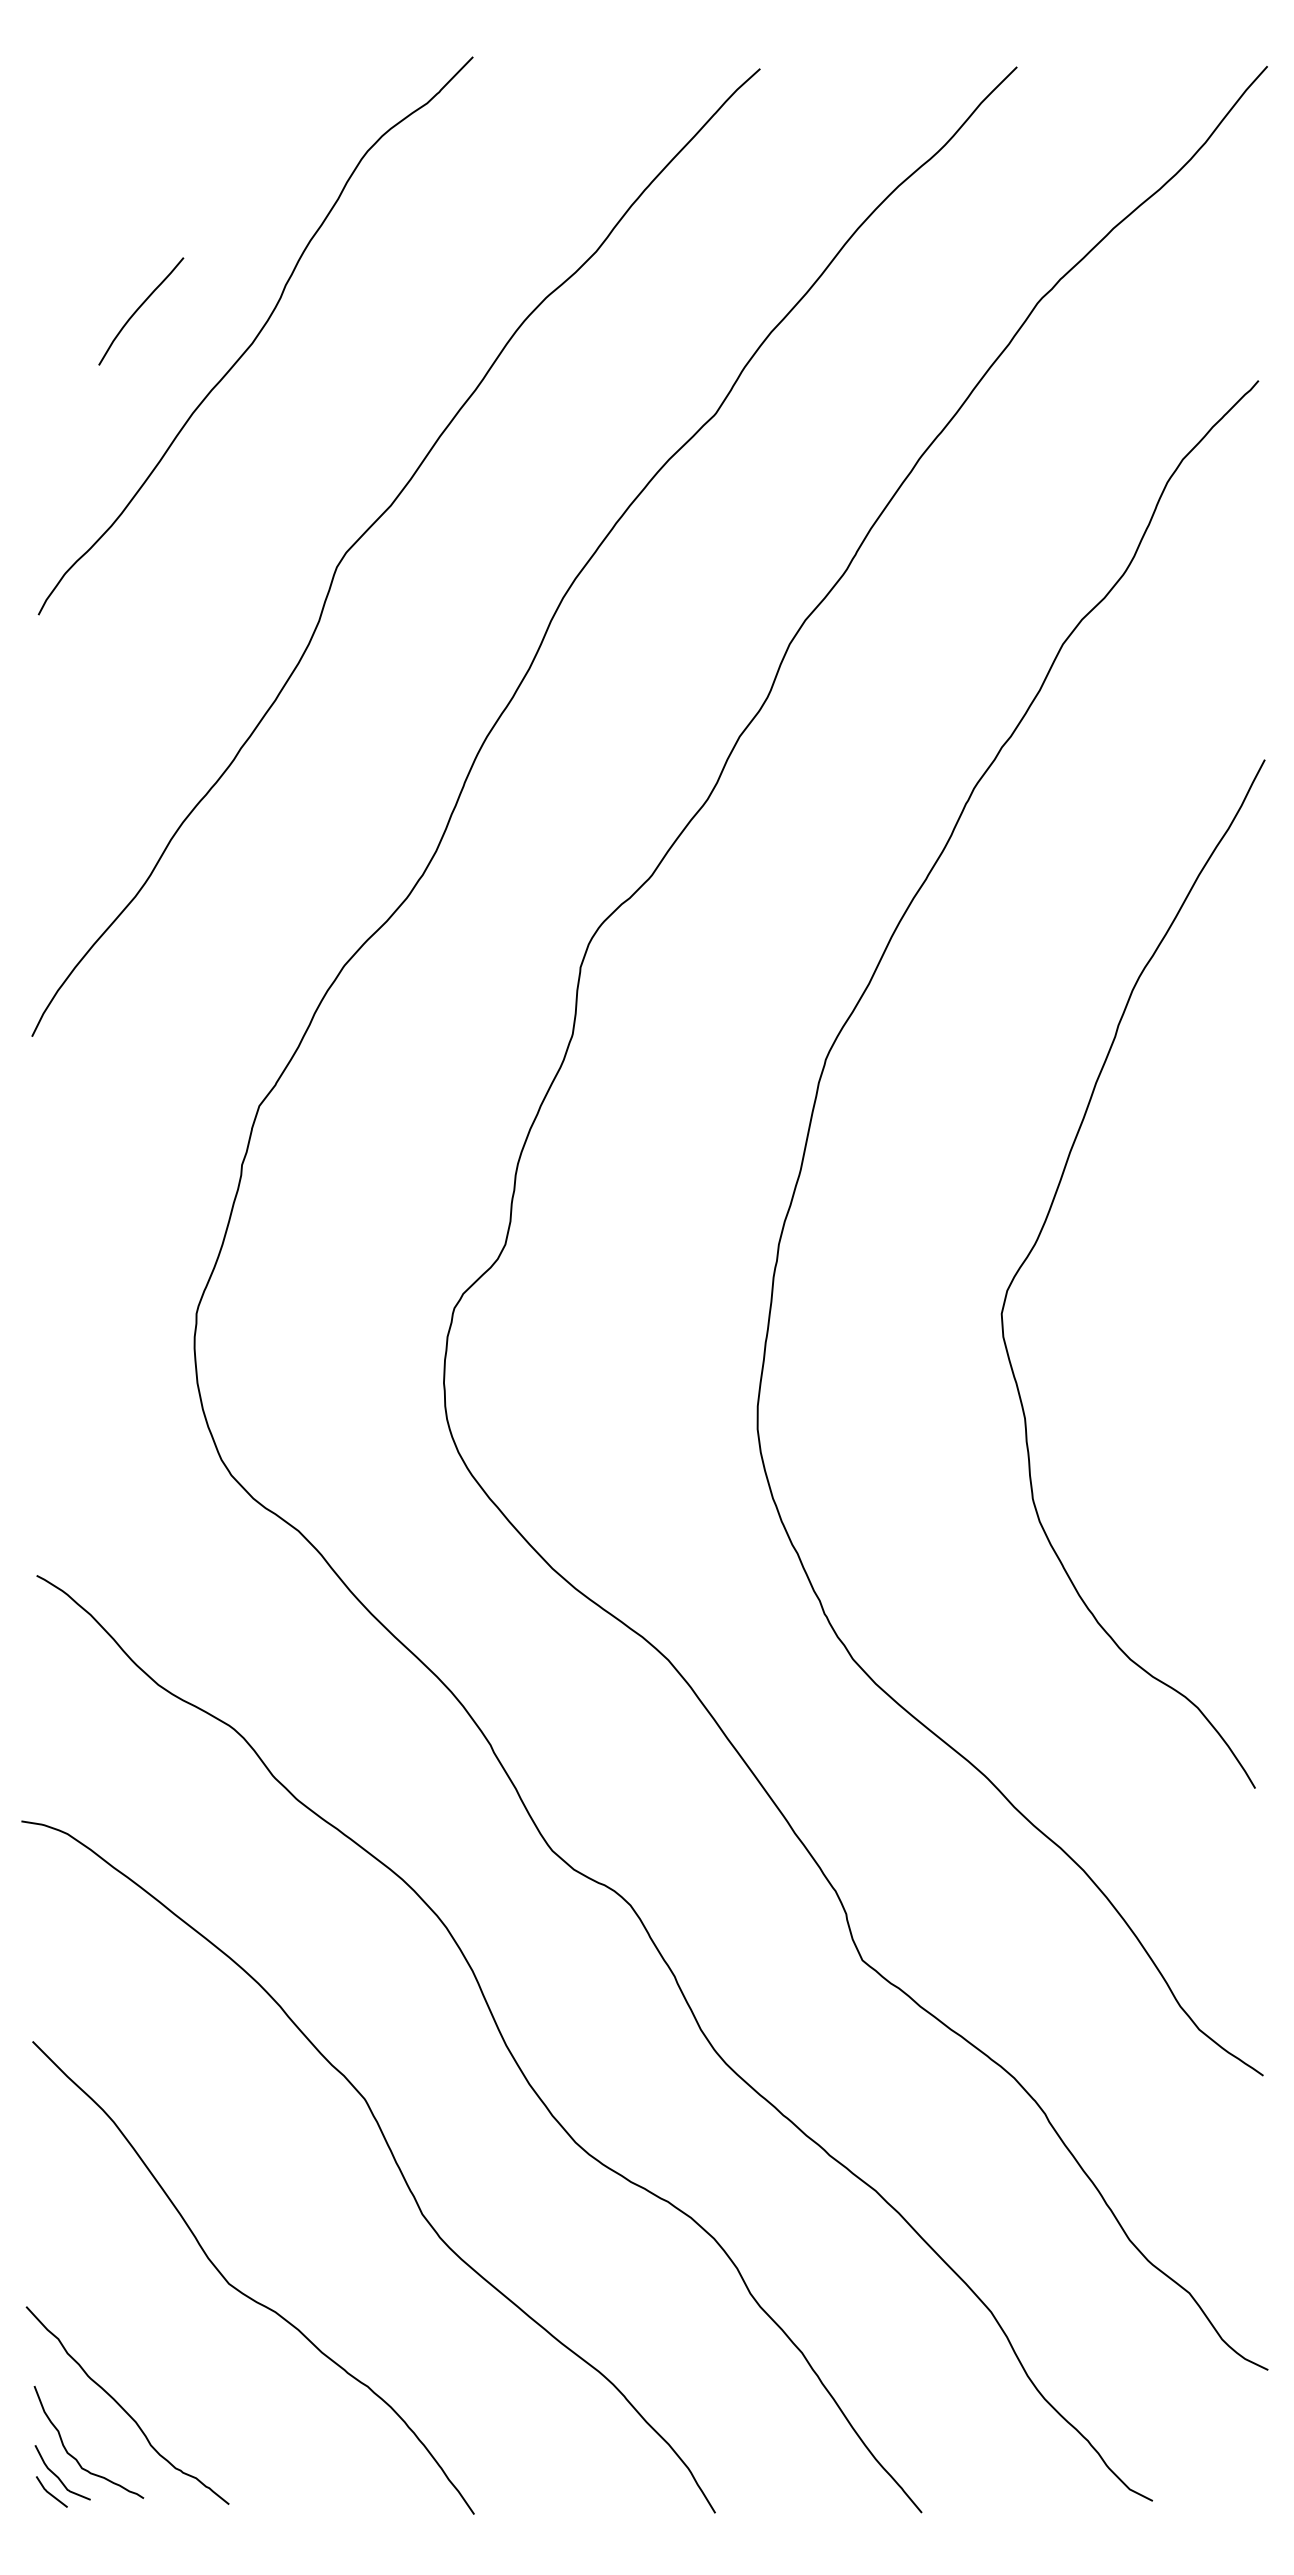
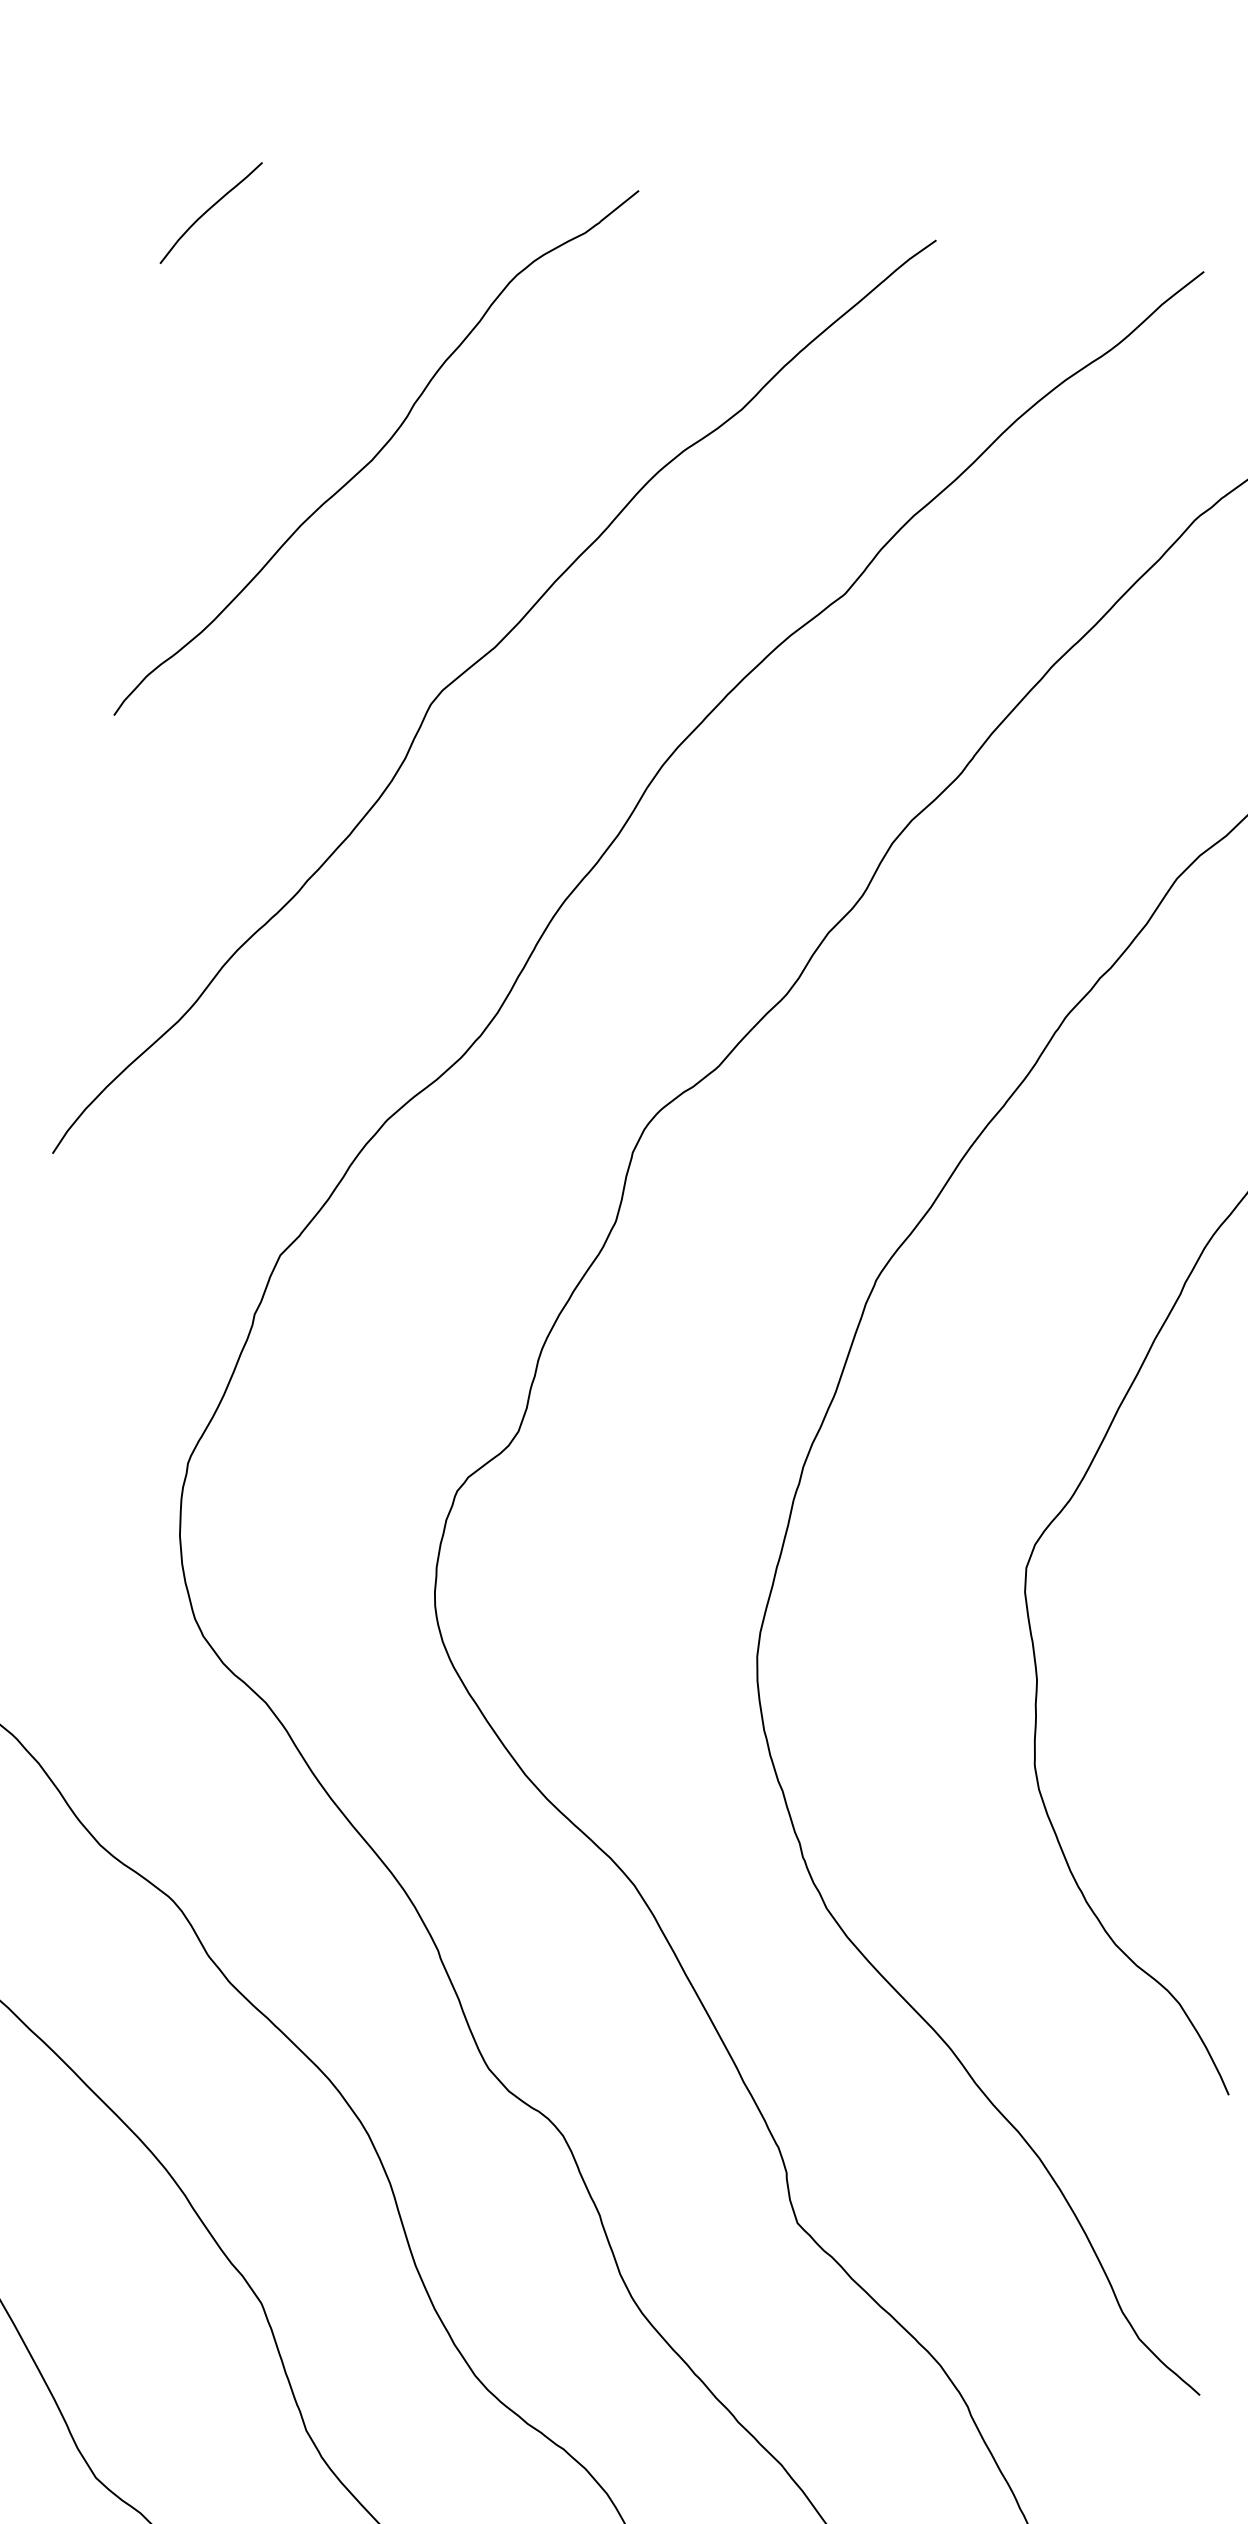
curve: (138, 310) -> (208, 211), moved

